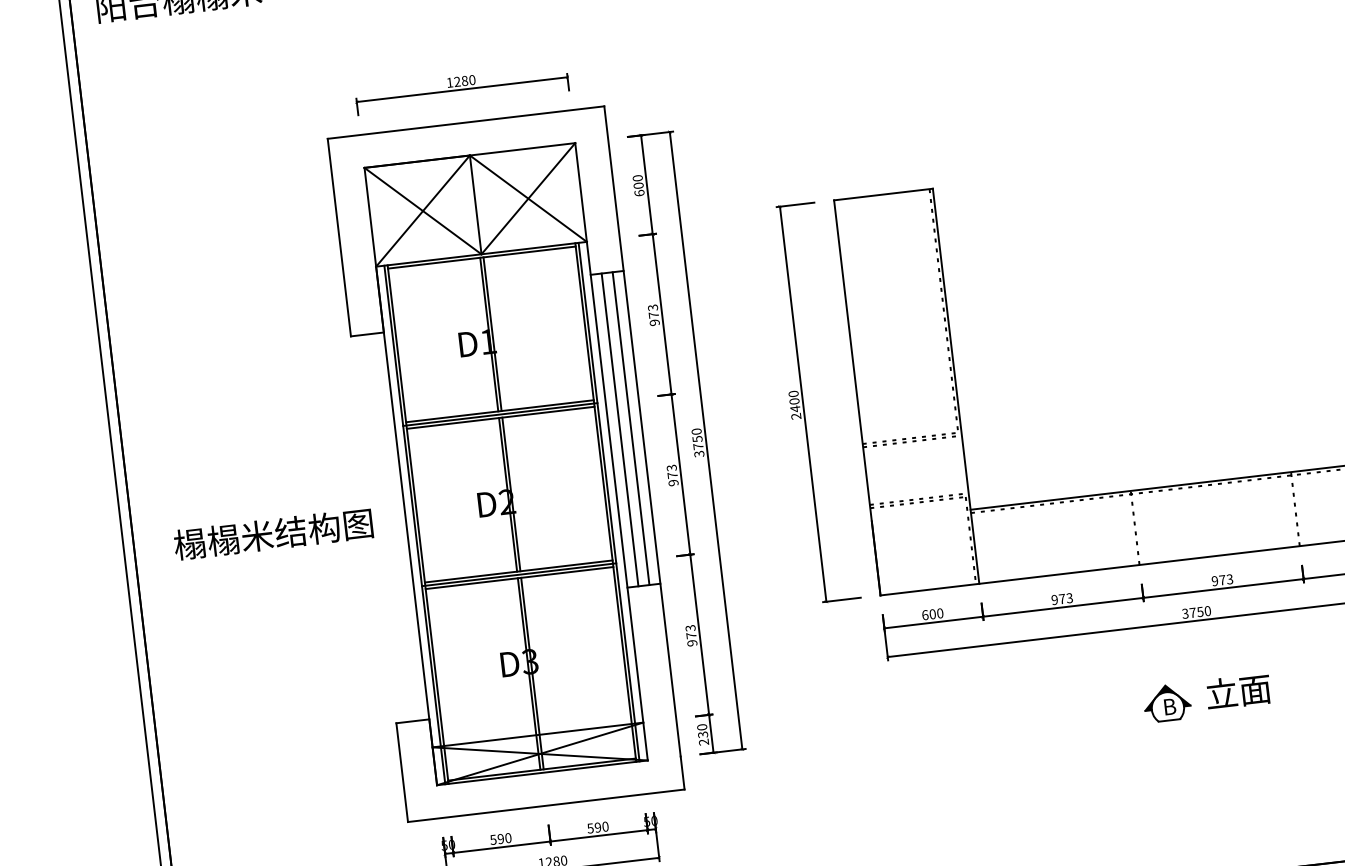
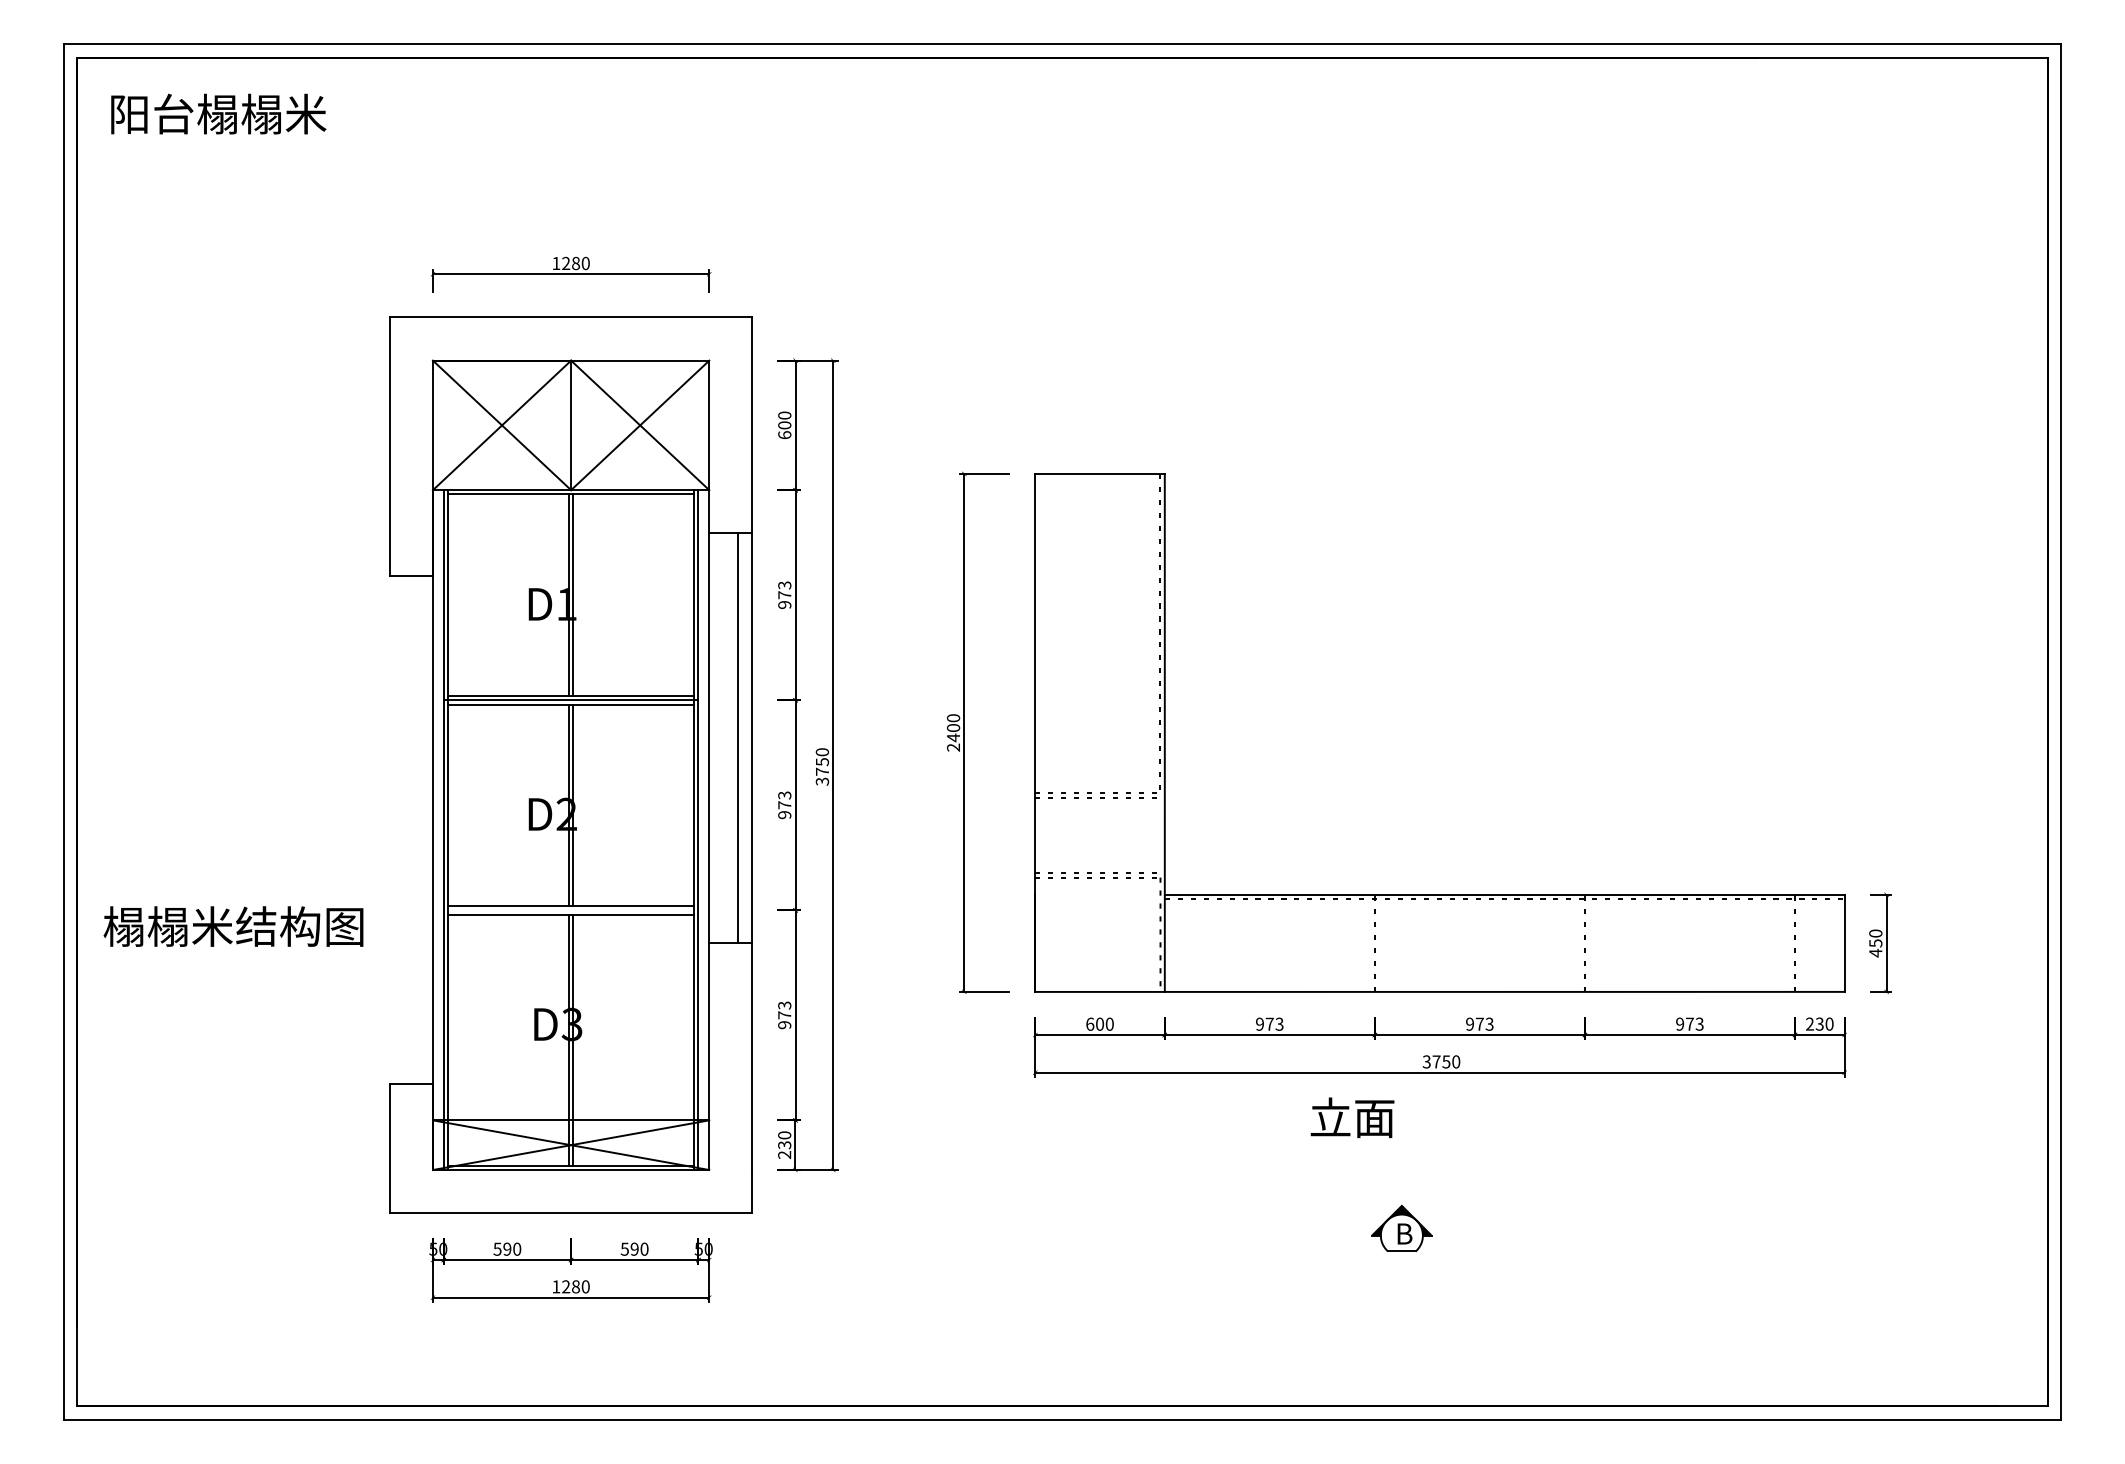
line: (619, 430) -> (723, 738), removed
text: (273, 534) -> (233, 926), moved
line: (518, 574) -> (570, 910), removed
text: (1238, 691) -> (1352, 1117), moved
part: (1166, 702) -> (1401, 1227), moved

